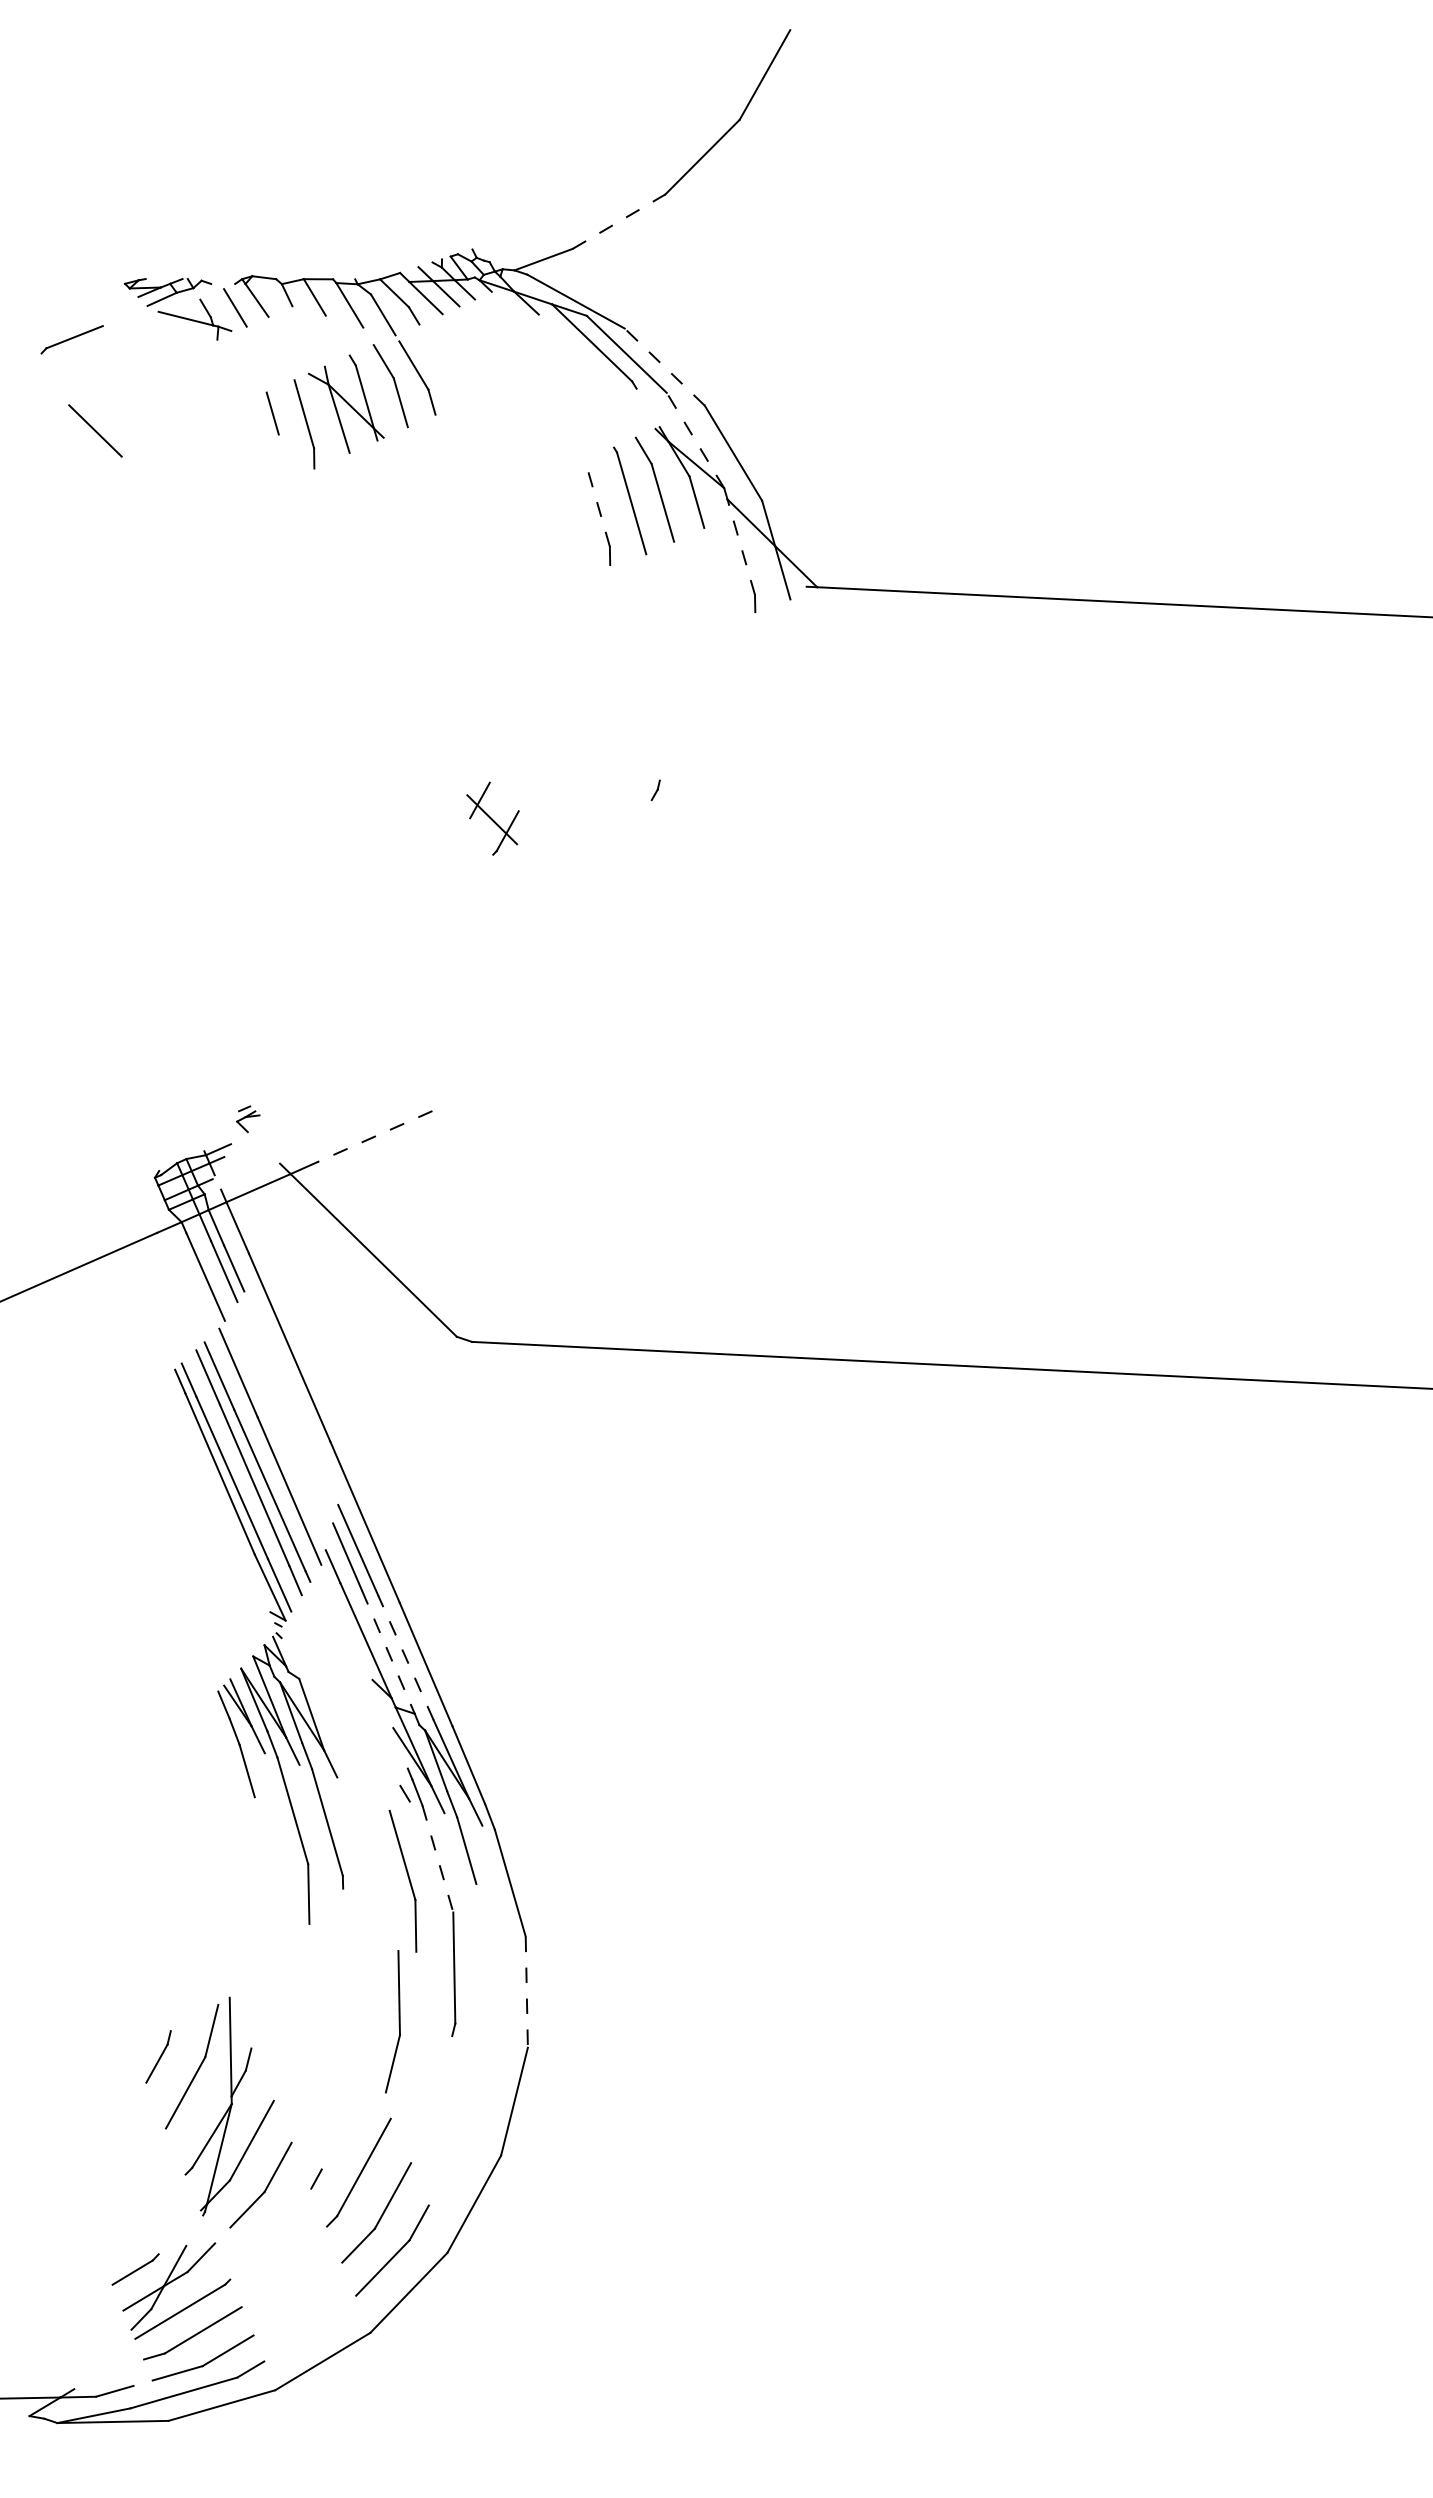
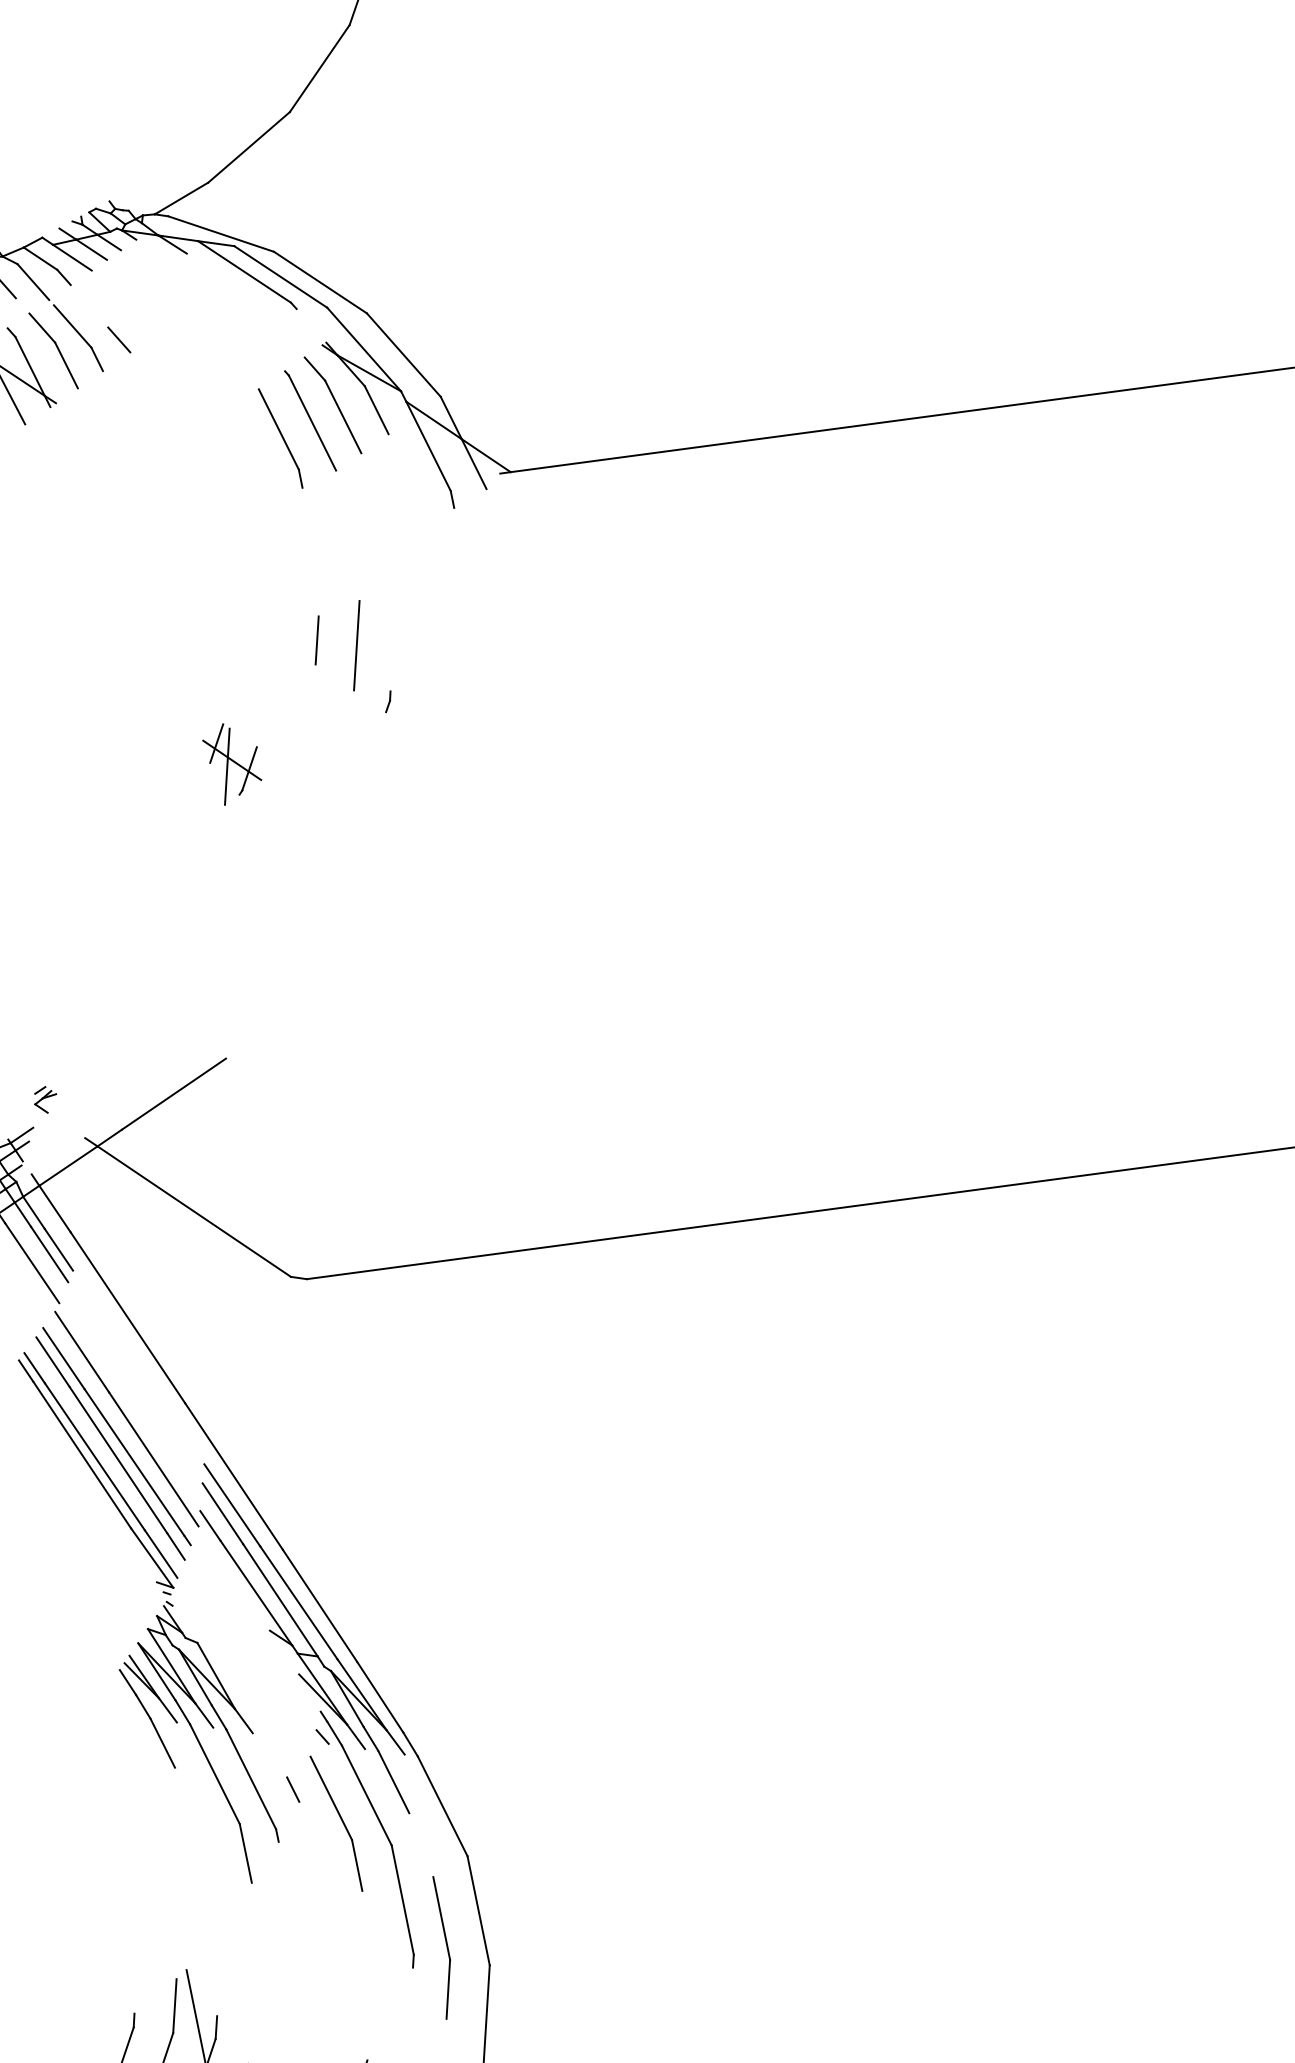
line: (619, 221) -> (249, 147), dashed -> solid
line: (664, 367) -> (320, 283), dashed -> solid
line: (456, 386) -> (118, 339), added
line: (695, 440) -> (364, 349), dashed -> solid
line: (597, 503) -> (278, 429), dashed -> solid
line: (741, 547) -> (428, 446), dashed -> solid
line: (596, 717) -> (316, 640), added
line: (634, 729) -> (356, 645), added
line: (486, 825) -> (227, 767), added
line: (375, 1136) -> (174, 1094), dashed -> solid
line: (388, 1652) -> (280, 1600), dashed -> solid
line: (405, 1657) -> (298, 1602), dashed -> solid
line: (366, 1839) -> (292, 1789), added
line: (437, 1859) -> (366, 1796), dashed -> solid
line: (526, 1992) -> (478, 1911), dashed -> solid
part: (392, 2021) -> (440, 1947), moved

